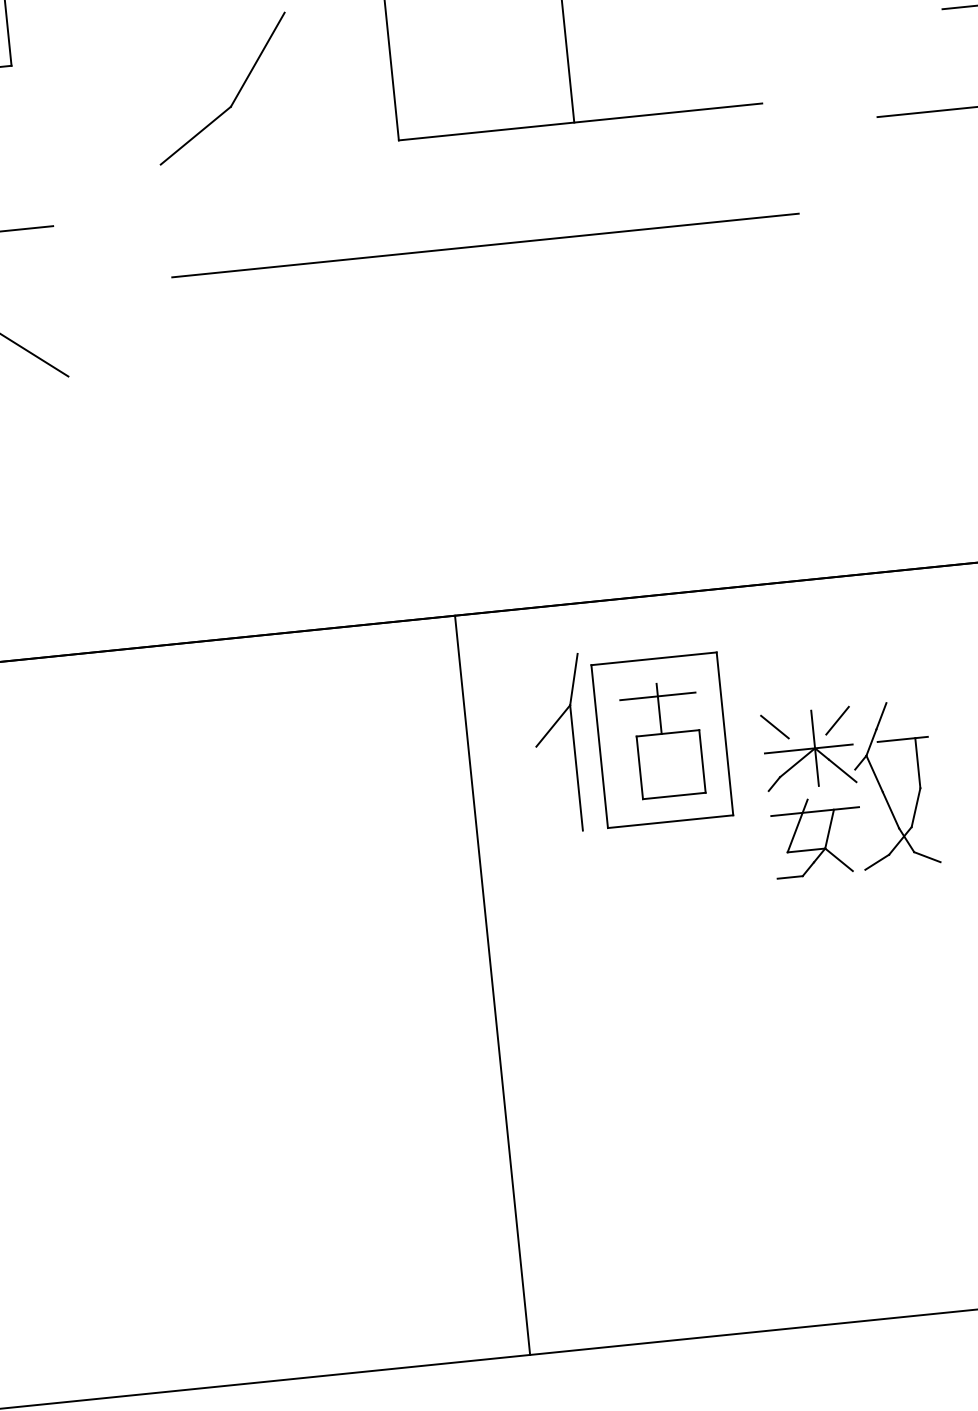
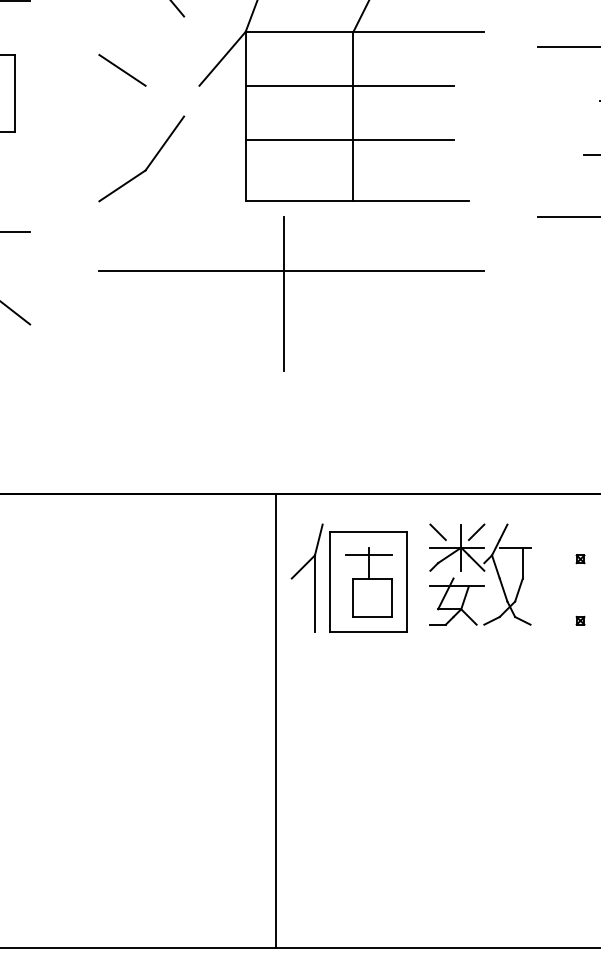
line: (557, 22) -> (349, 139), added
line: (477, 284) -> (284, 293), added
part: (850, 788) -> (480, 574), moved
line: (492, 984) -> (276, 720), moved

